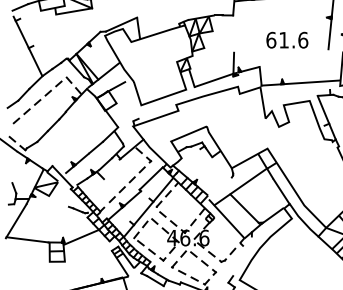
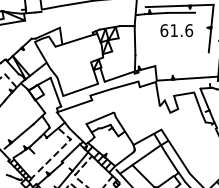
line: (233, 33) -> (134, 40), added
text: (287, 39) -> (176, 30), moved
line: (131, 100) -> (55, 92), added
line: (219, 186) -> (124, 159), added

